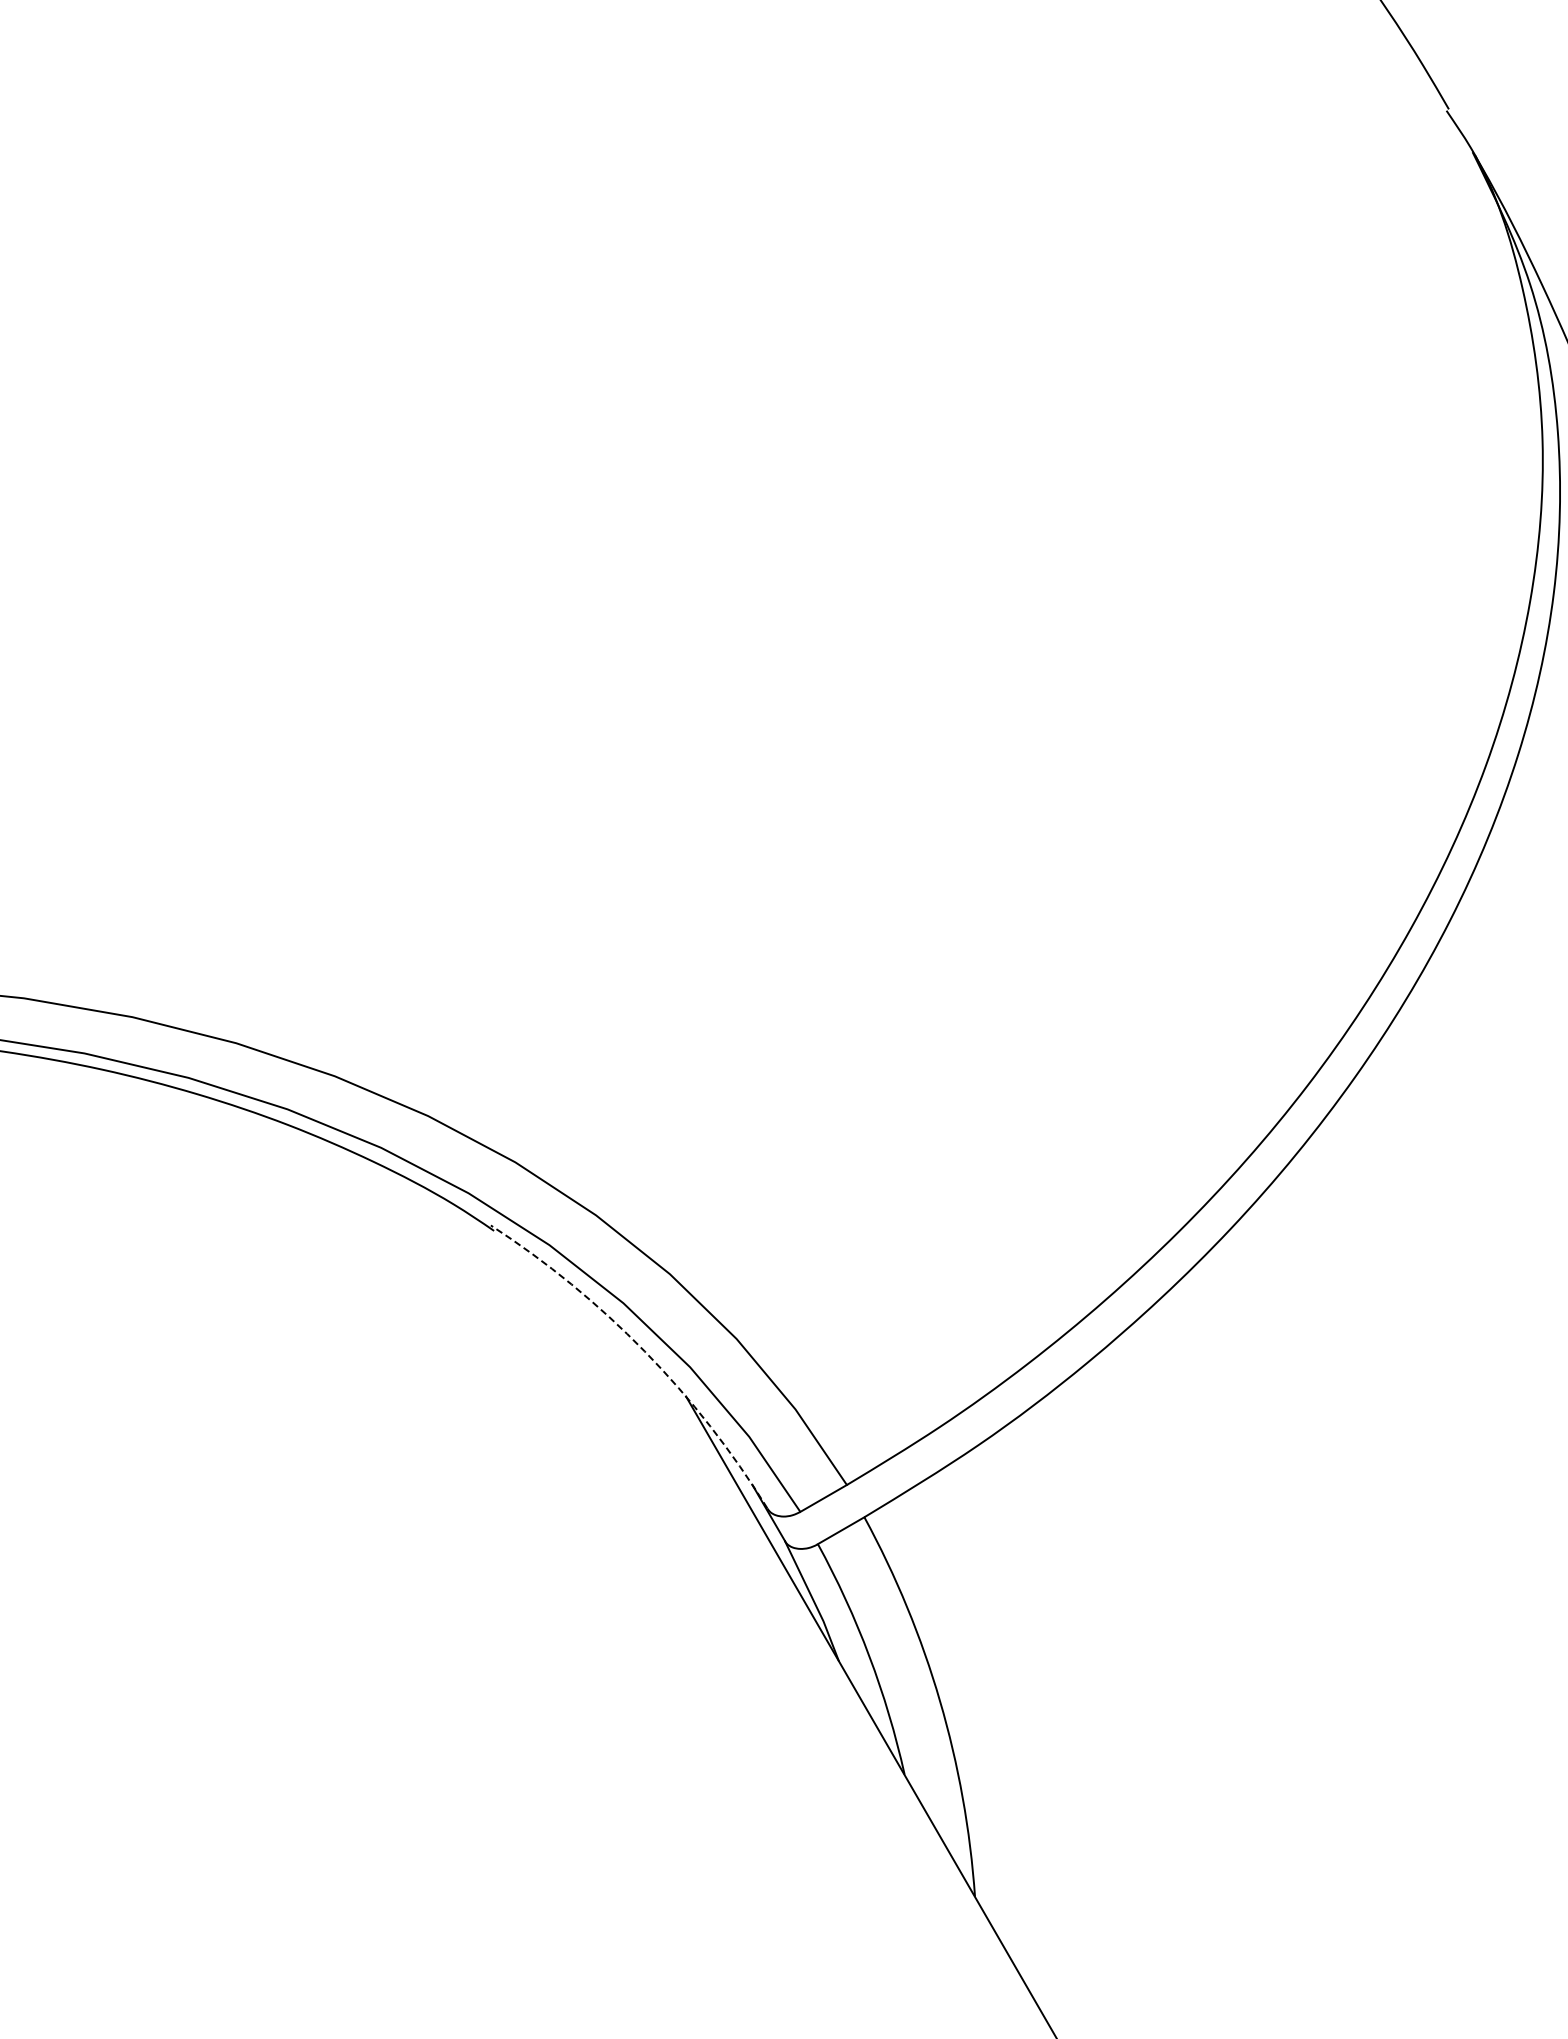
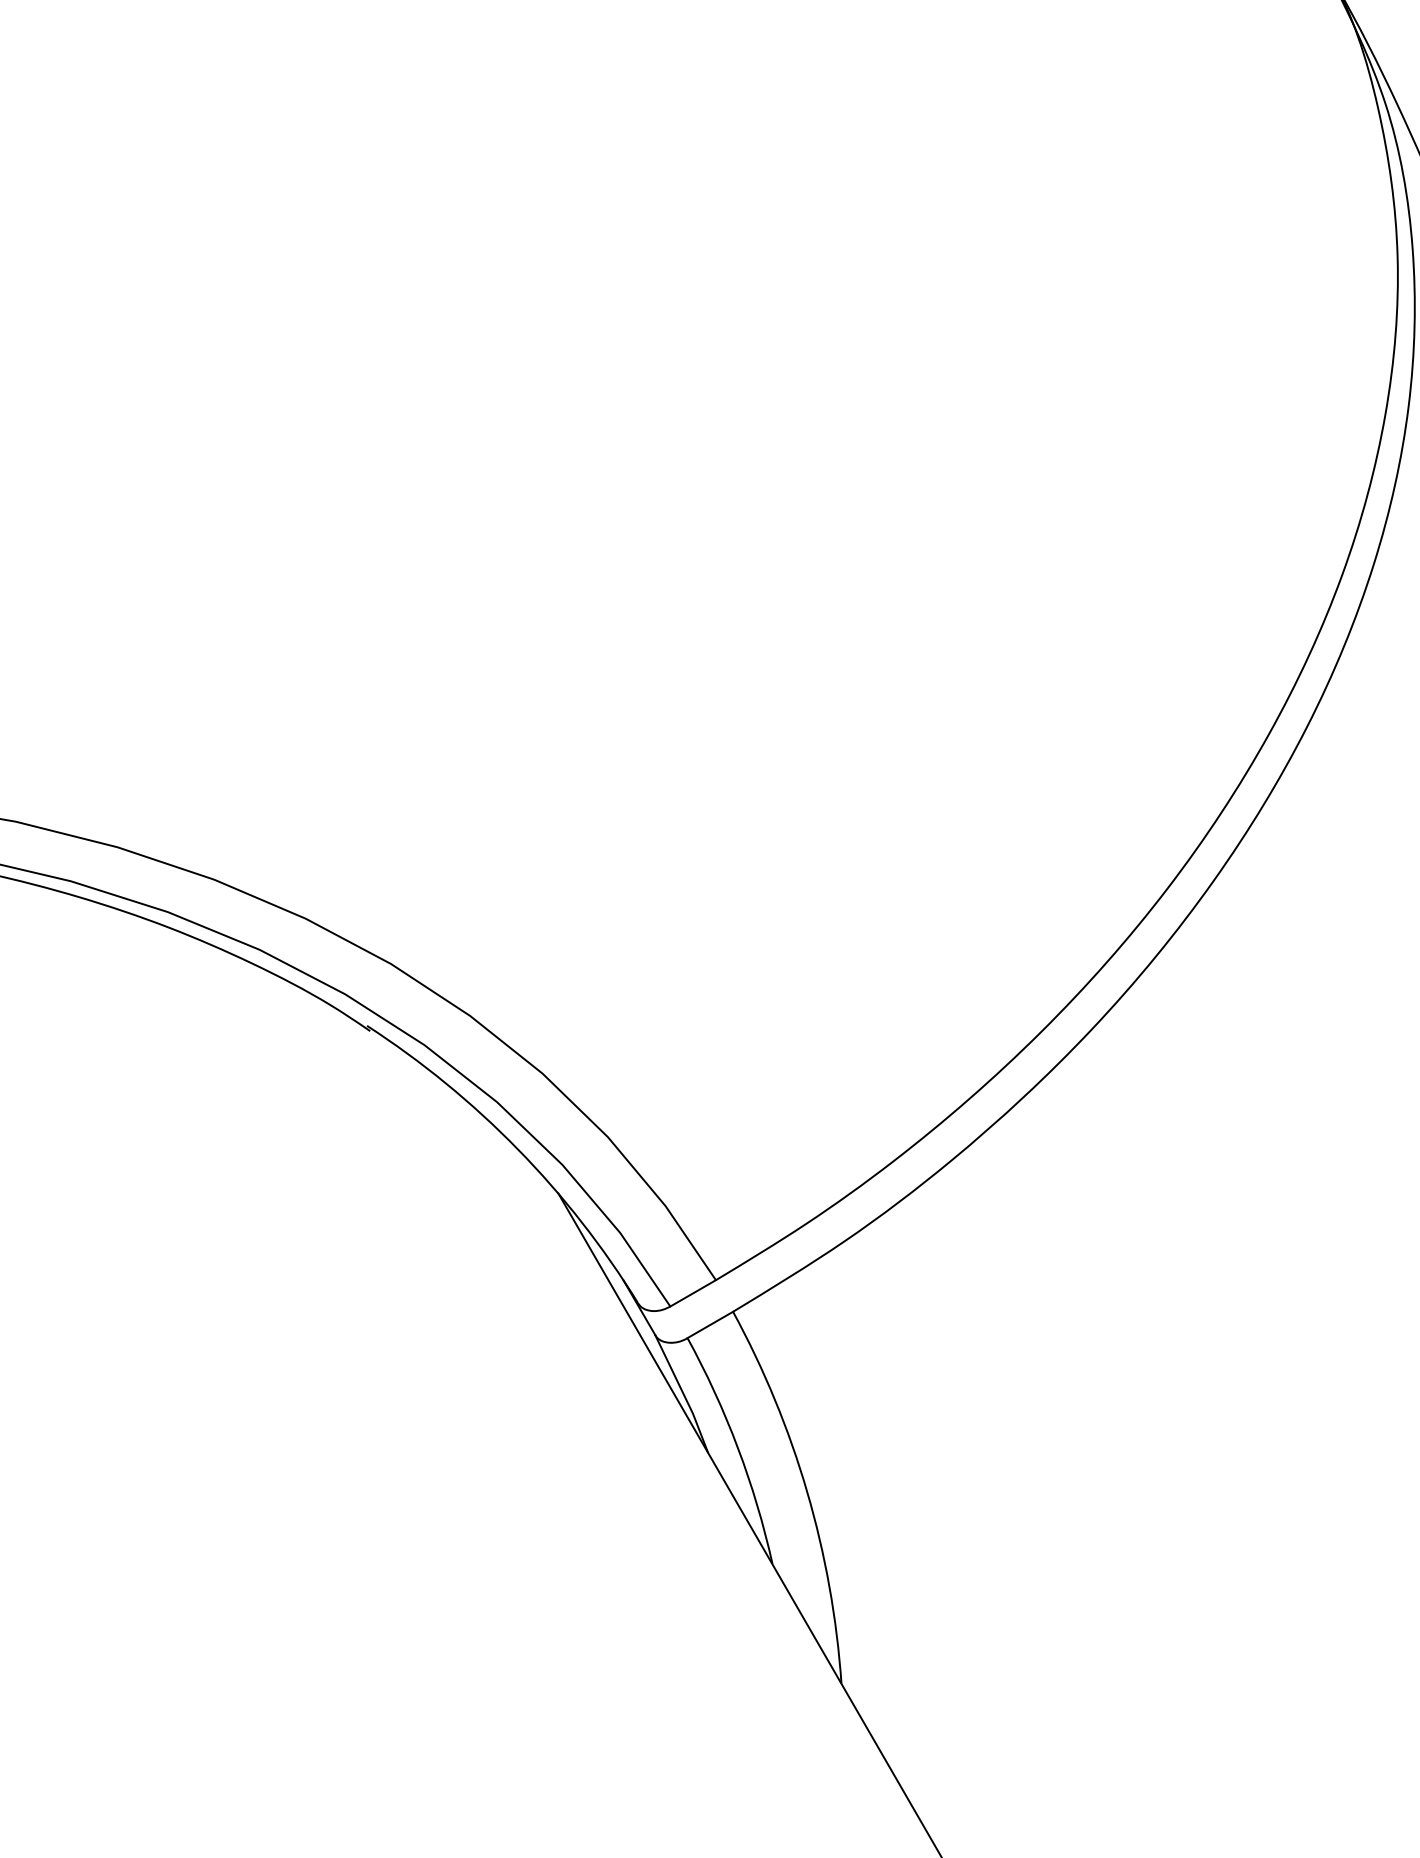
arc: (644, 1351) -> (517, 1149), dashed -> solid

